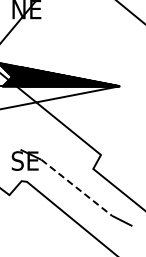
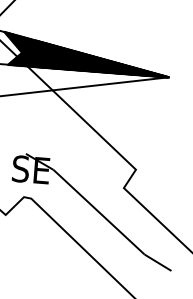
line: (77, 188) -> (100, 213), dashed -> solid

